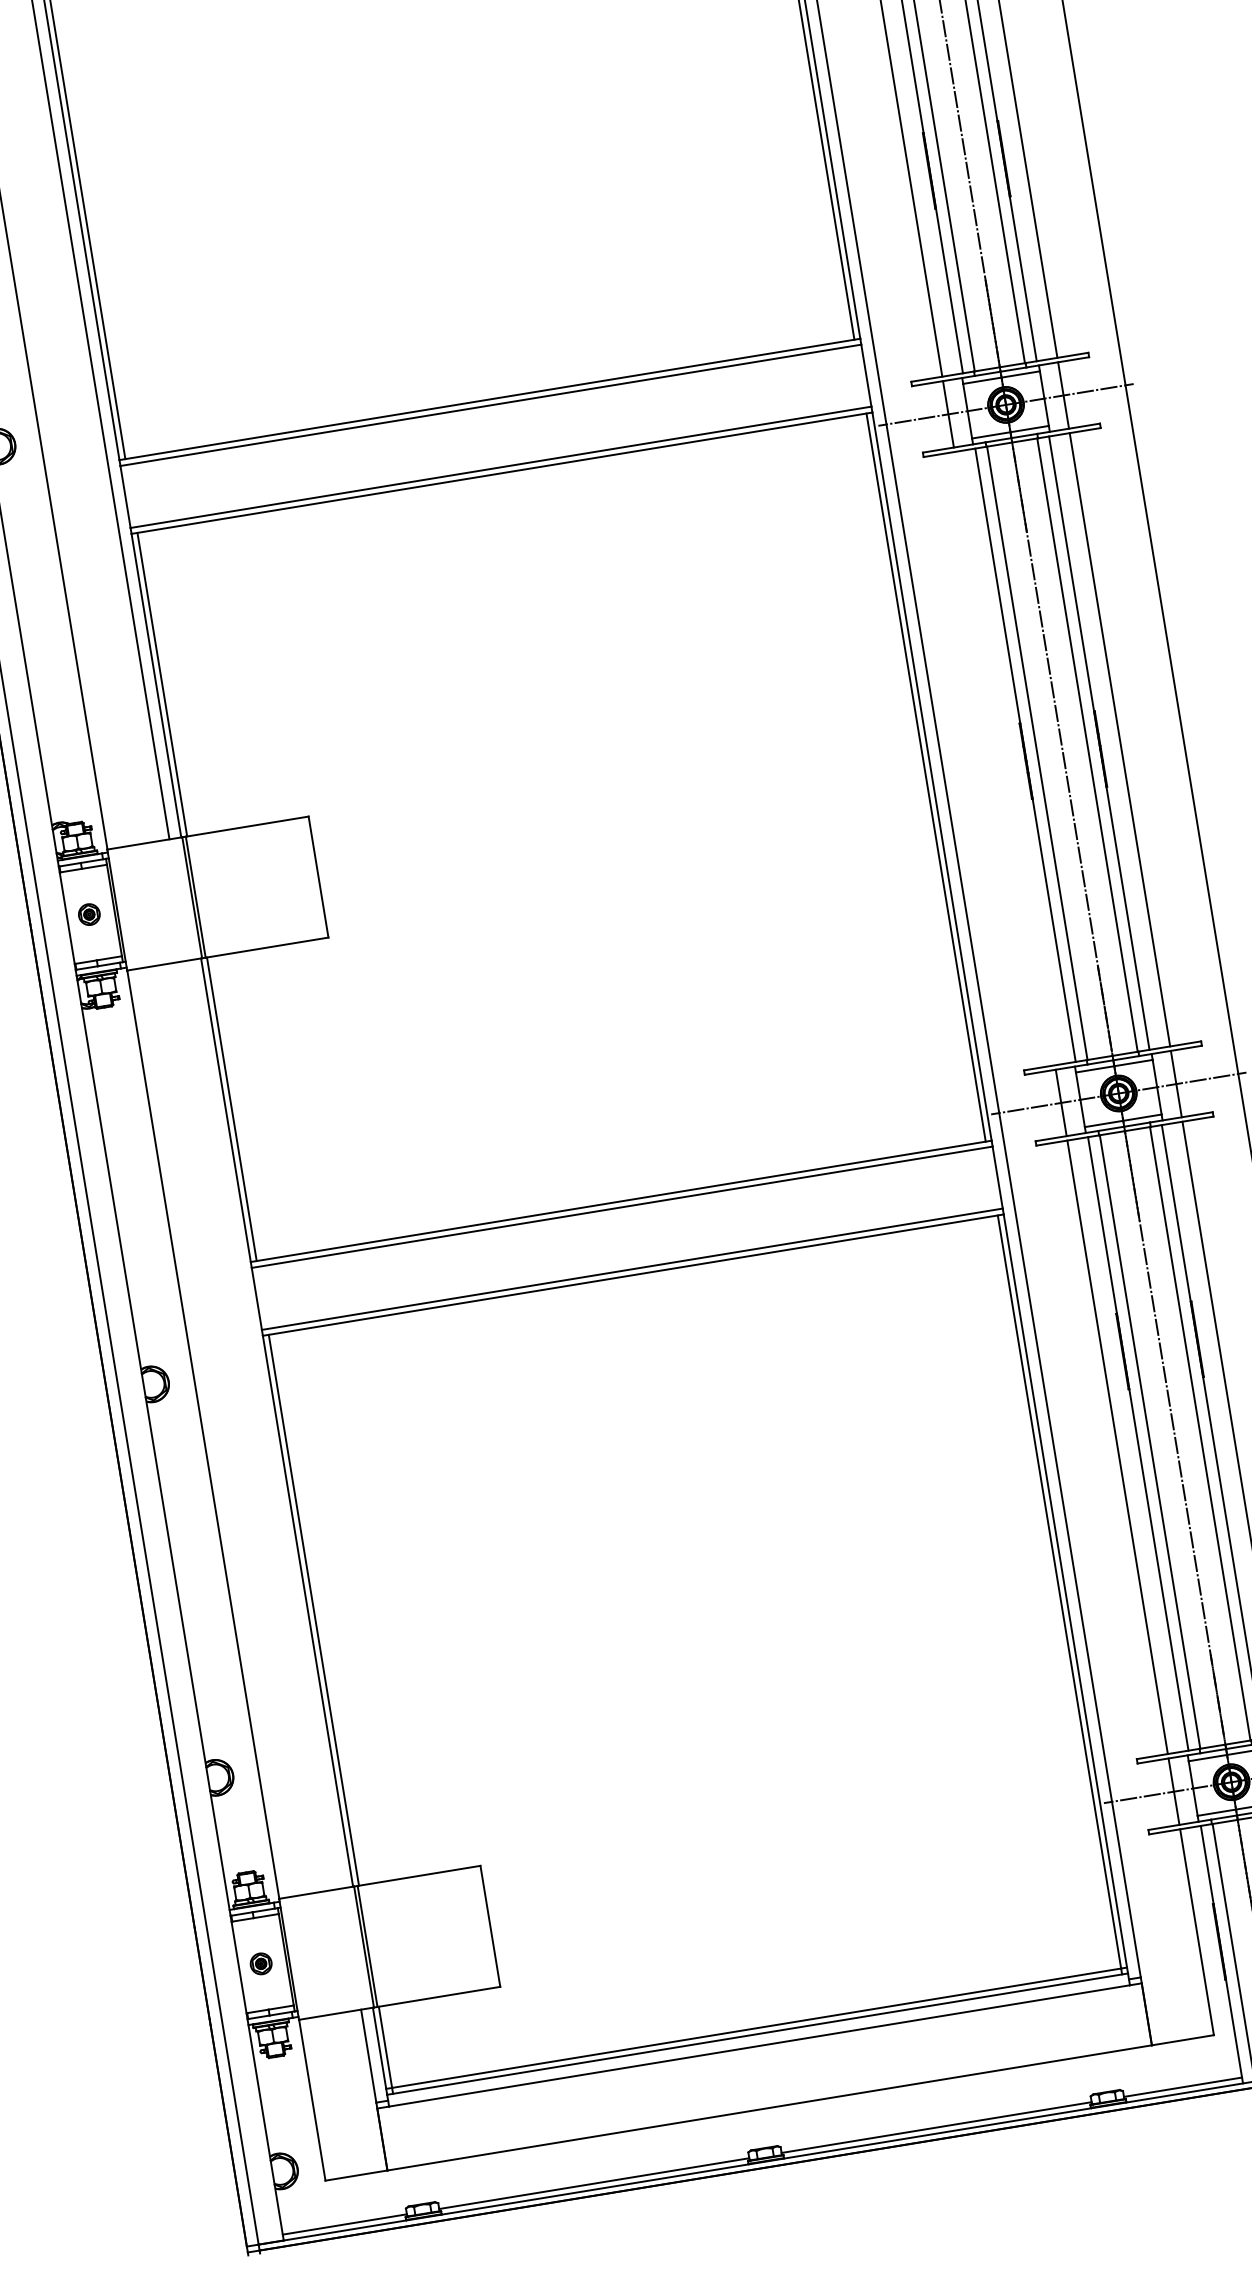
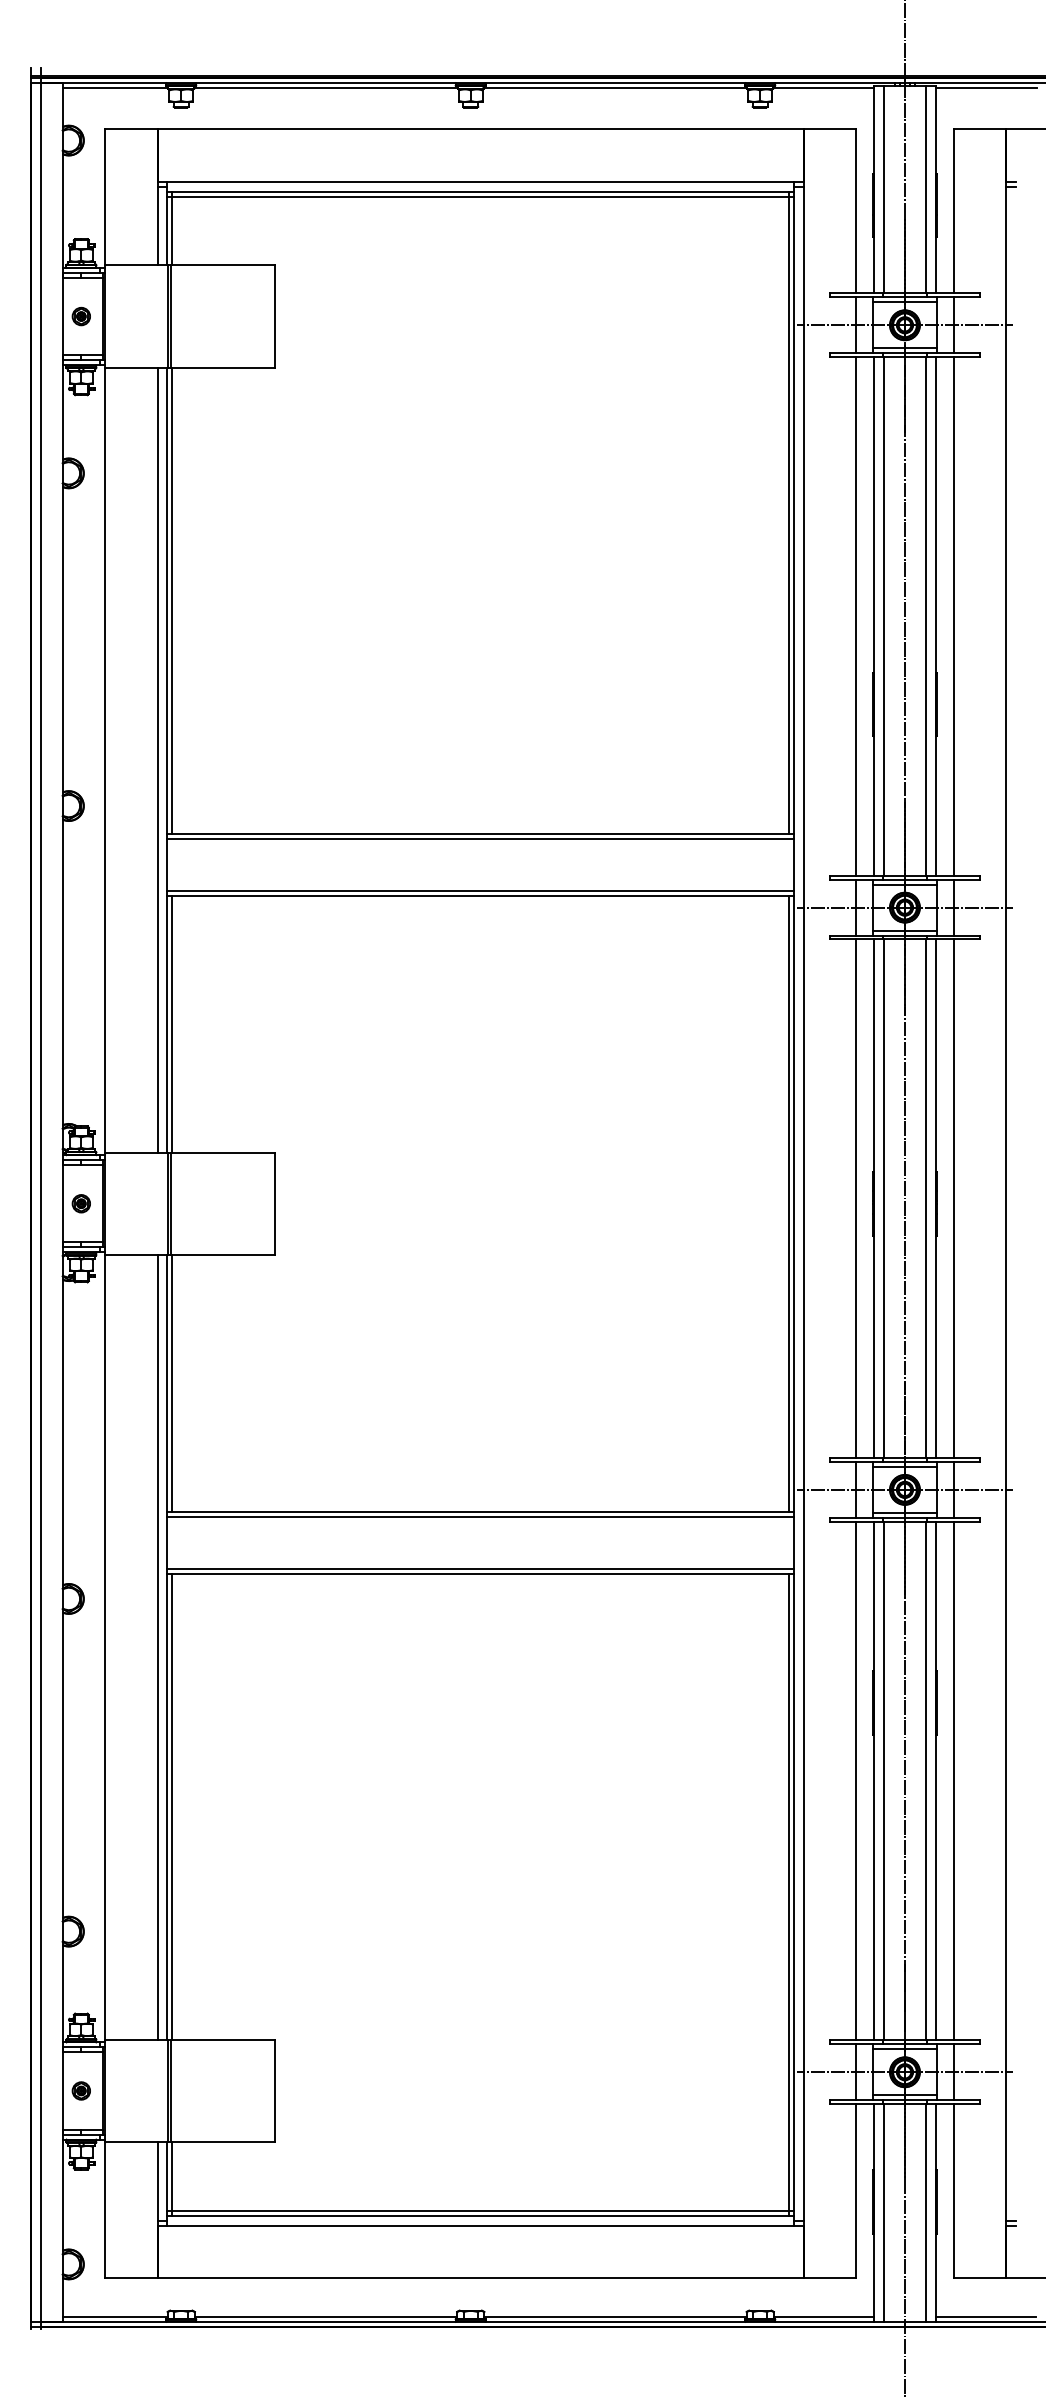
line: (1005, 758) -> (856, 1198), added
line: (265, 1423) -> (157, 1646), added

